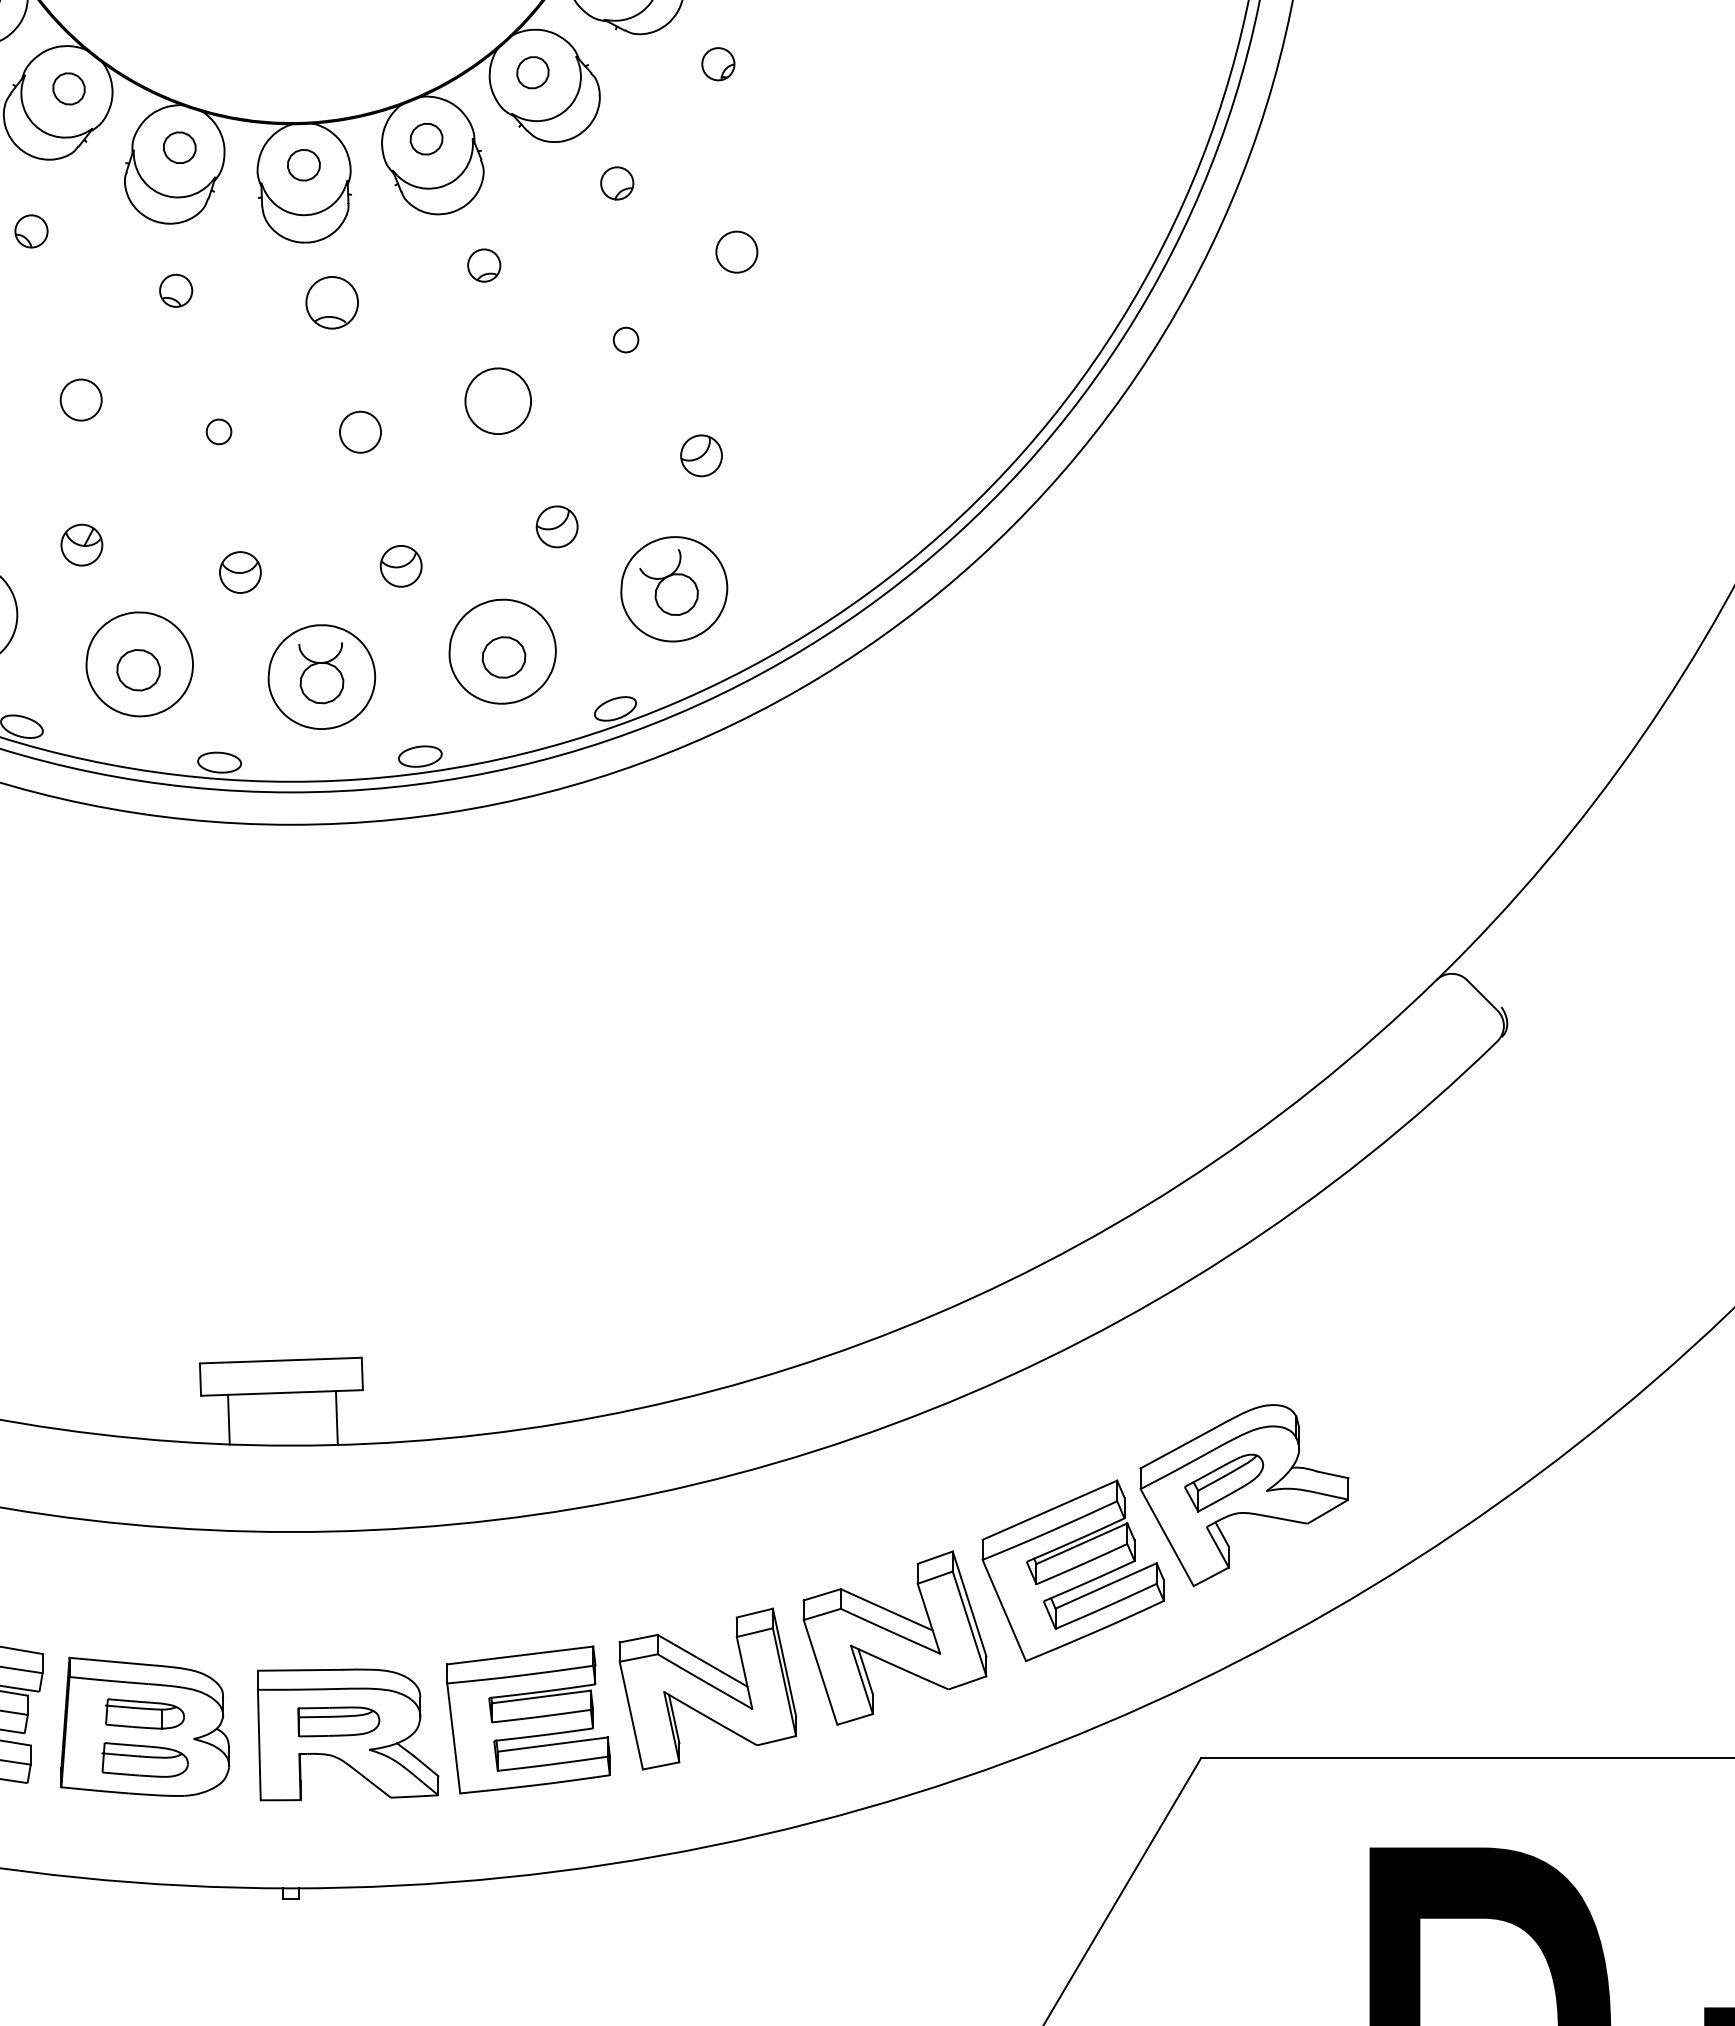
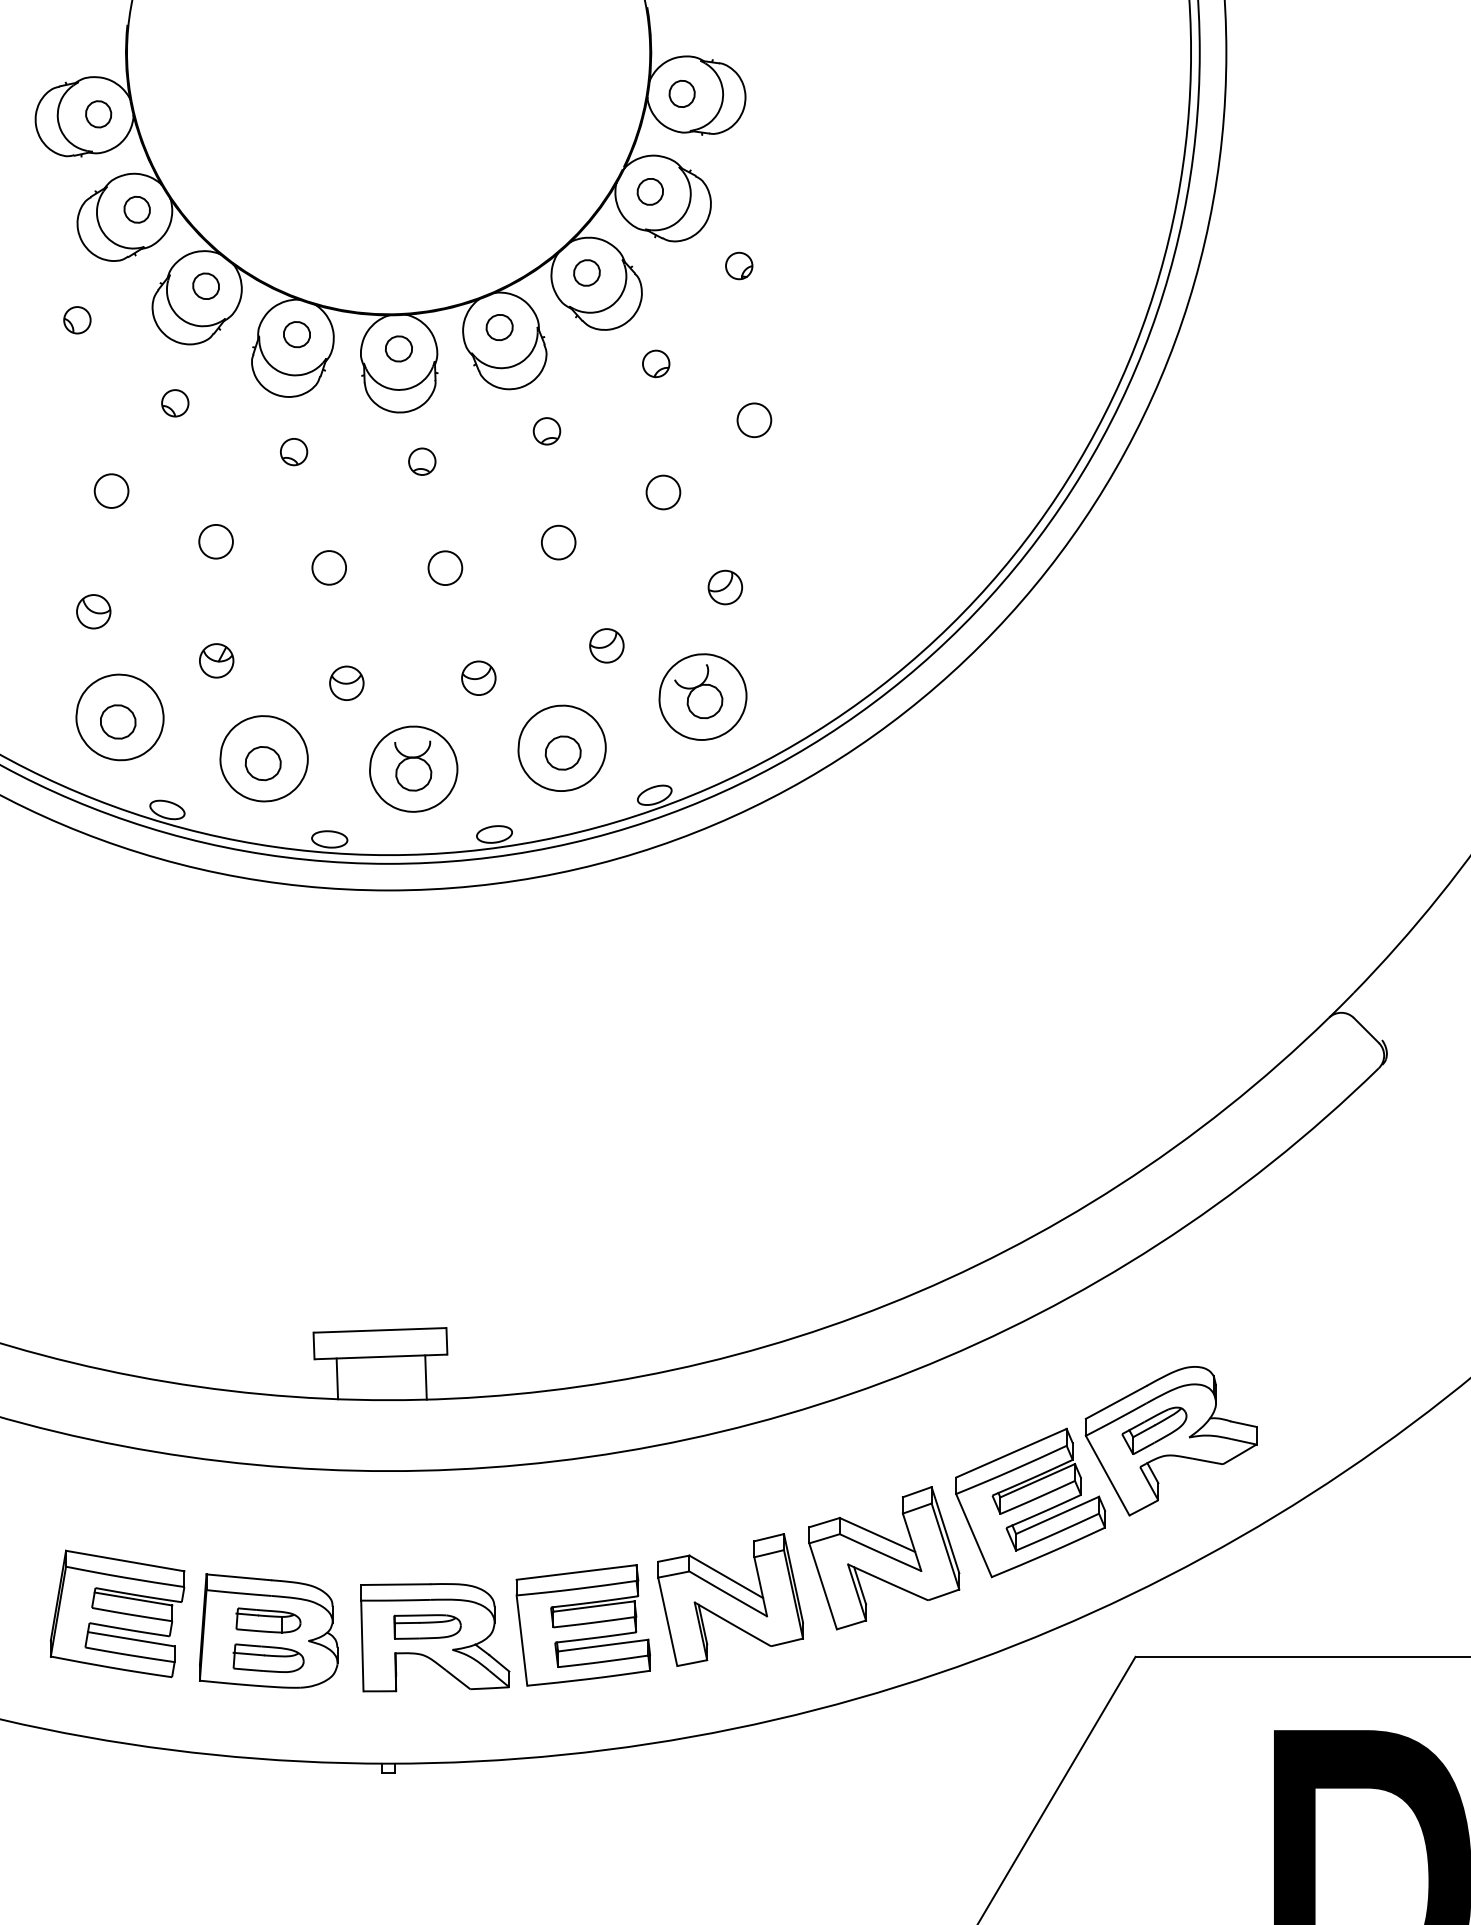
part: (332, 302) -> (422, 461), size x0.62
circle: (626, 340) -> (663, 492), size x1.67
circle: (498, 400) -> (558, 542), size x0.62
circle: (219, 431) -> (329, 567), size x1.67

